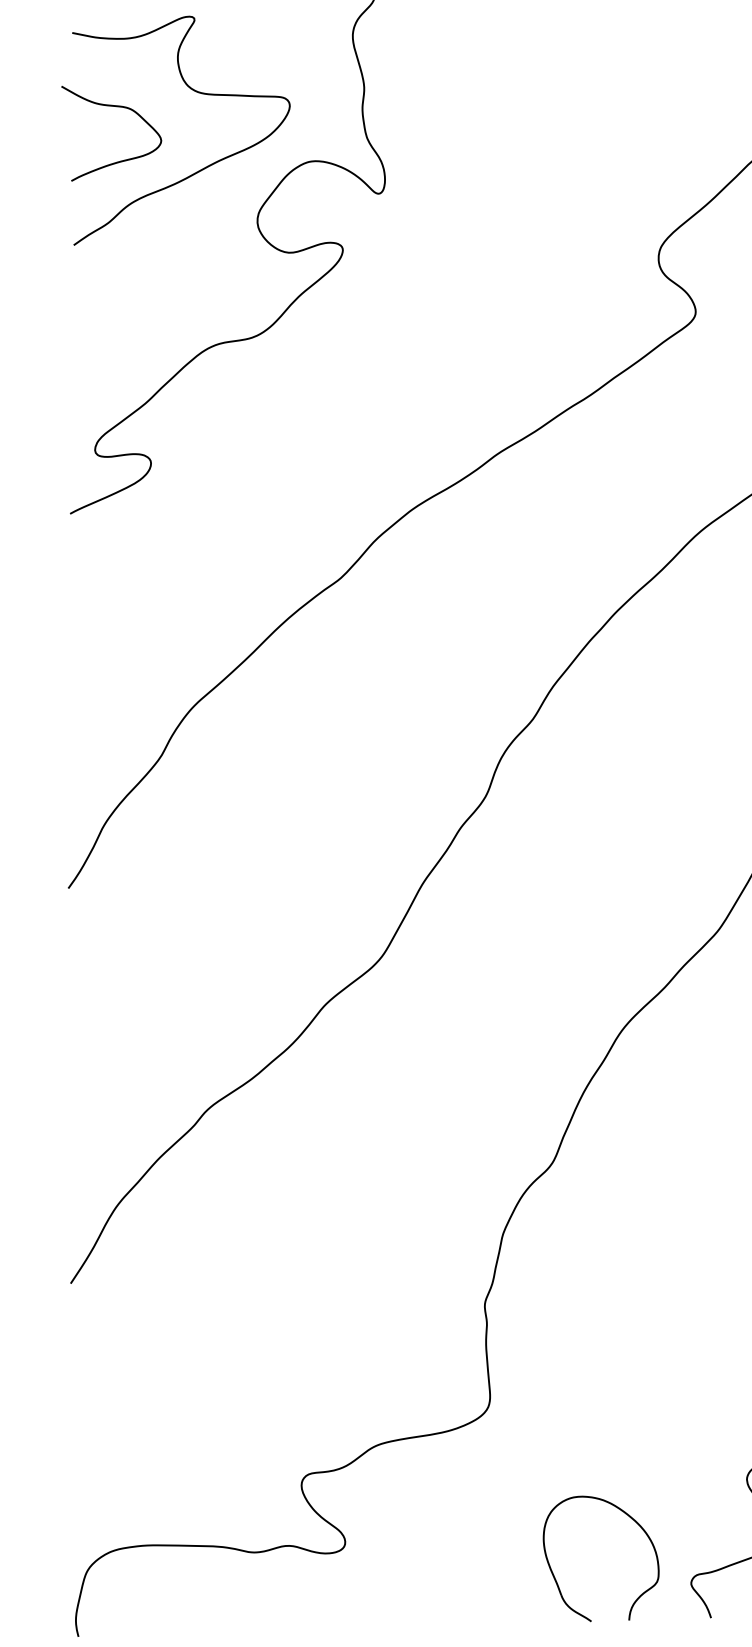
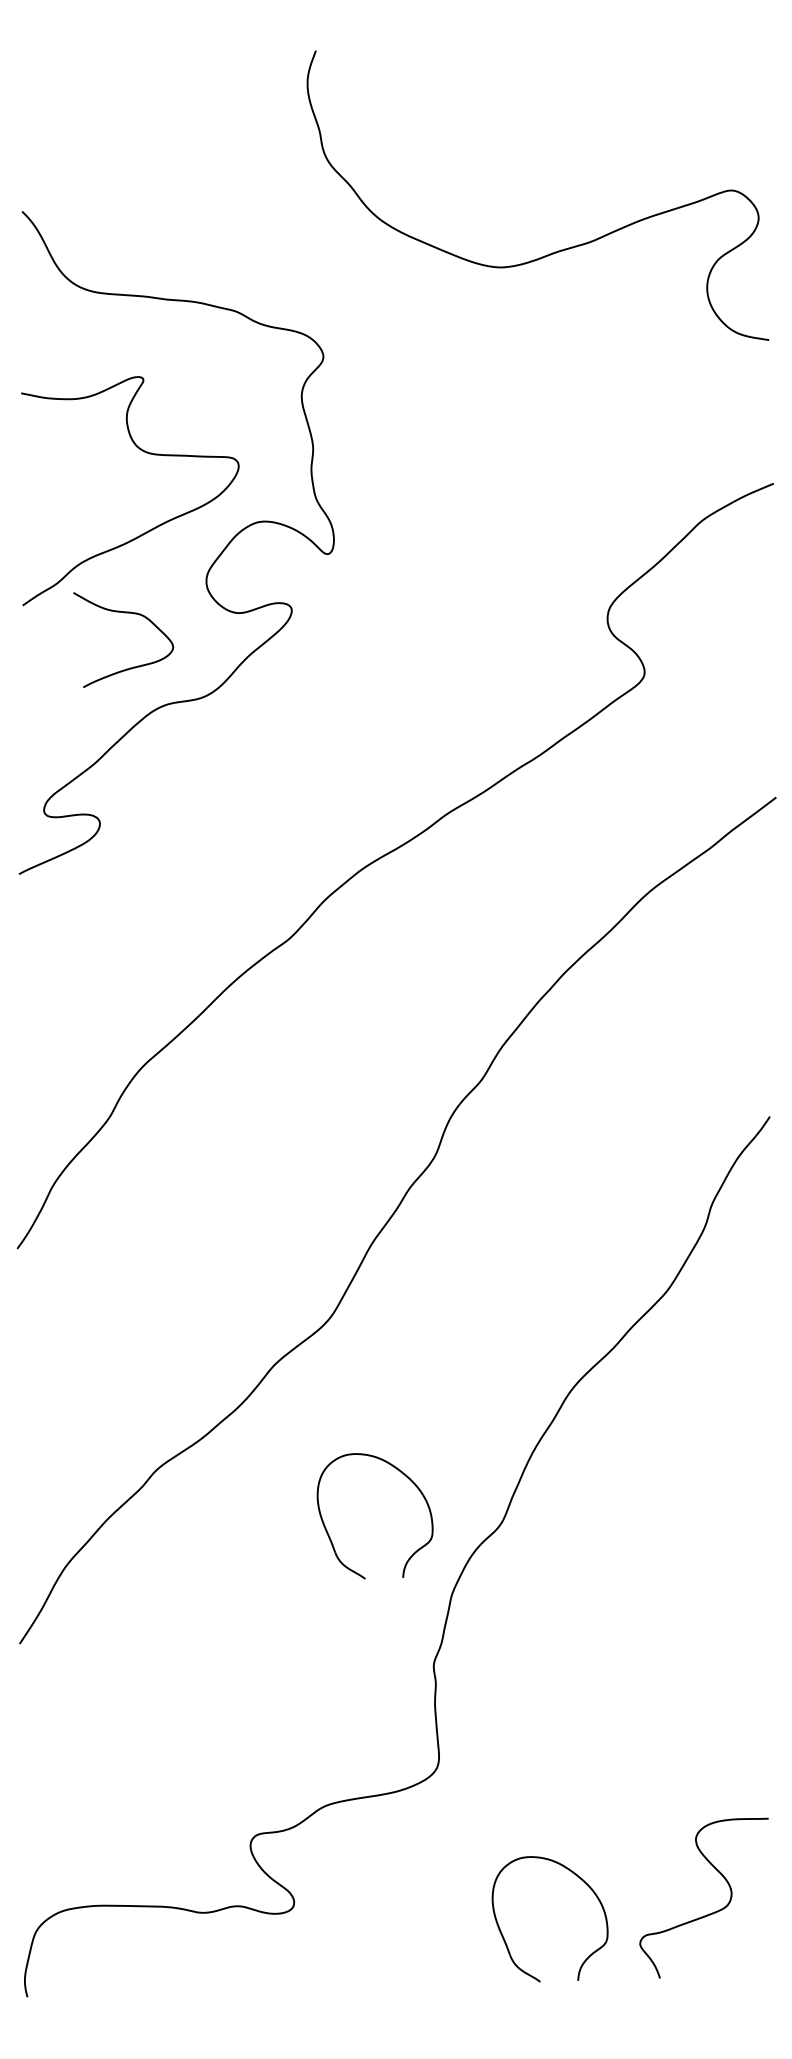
curve: (112, 107) -> (124, 613), moved
part: (380, 1174) -> (329, 1534), added

